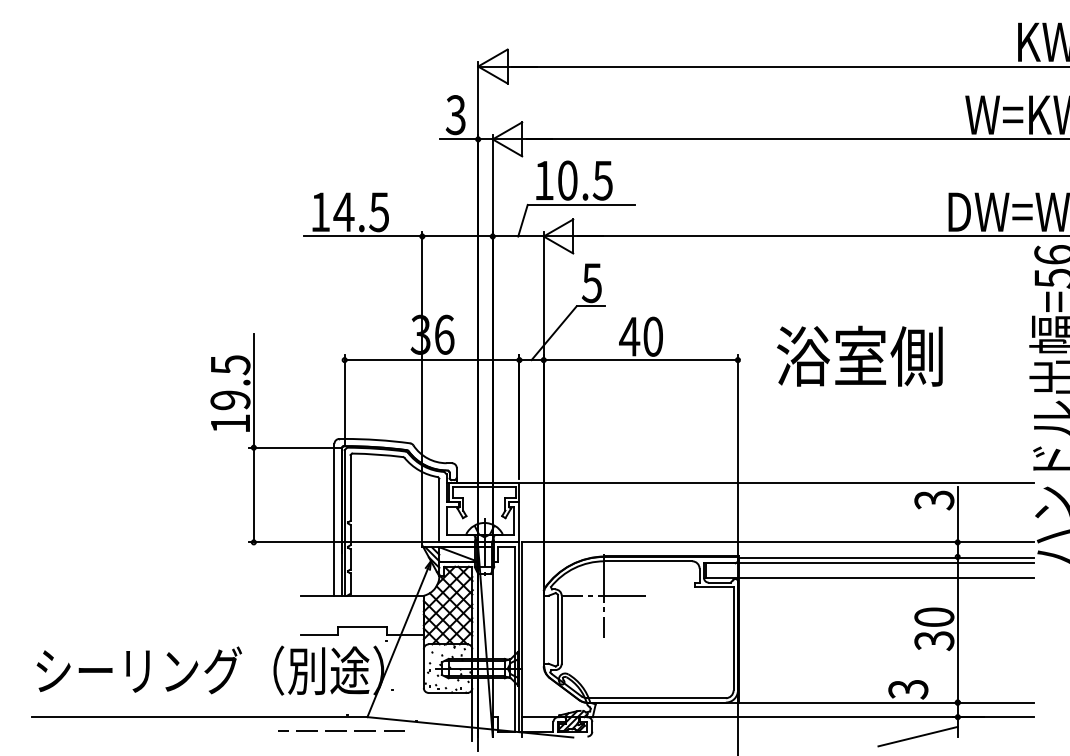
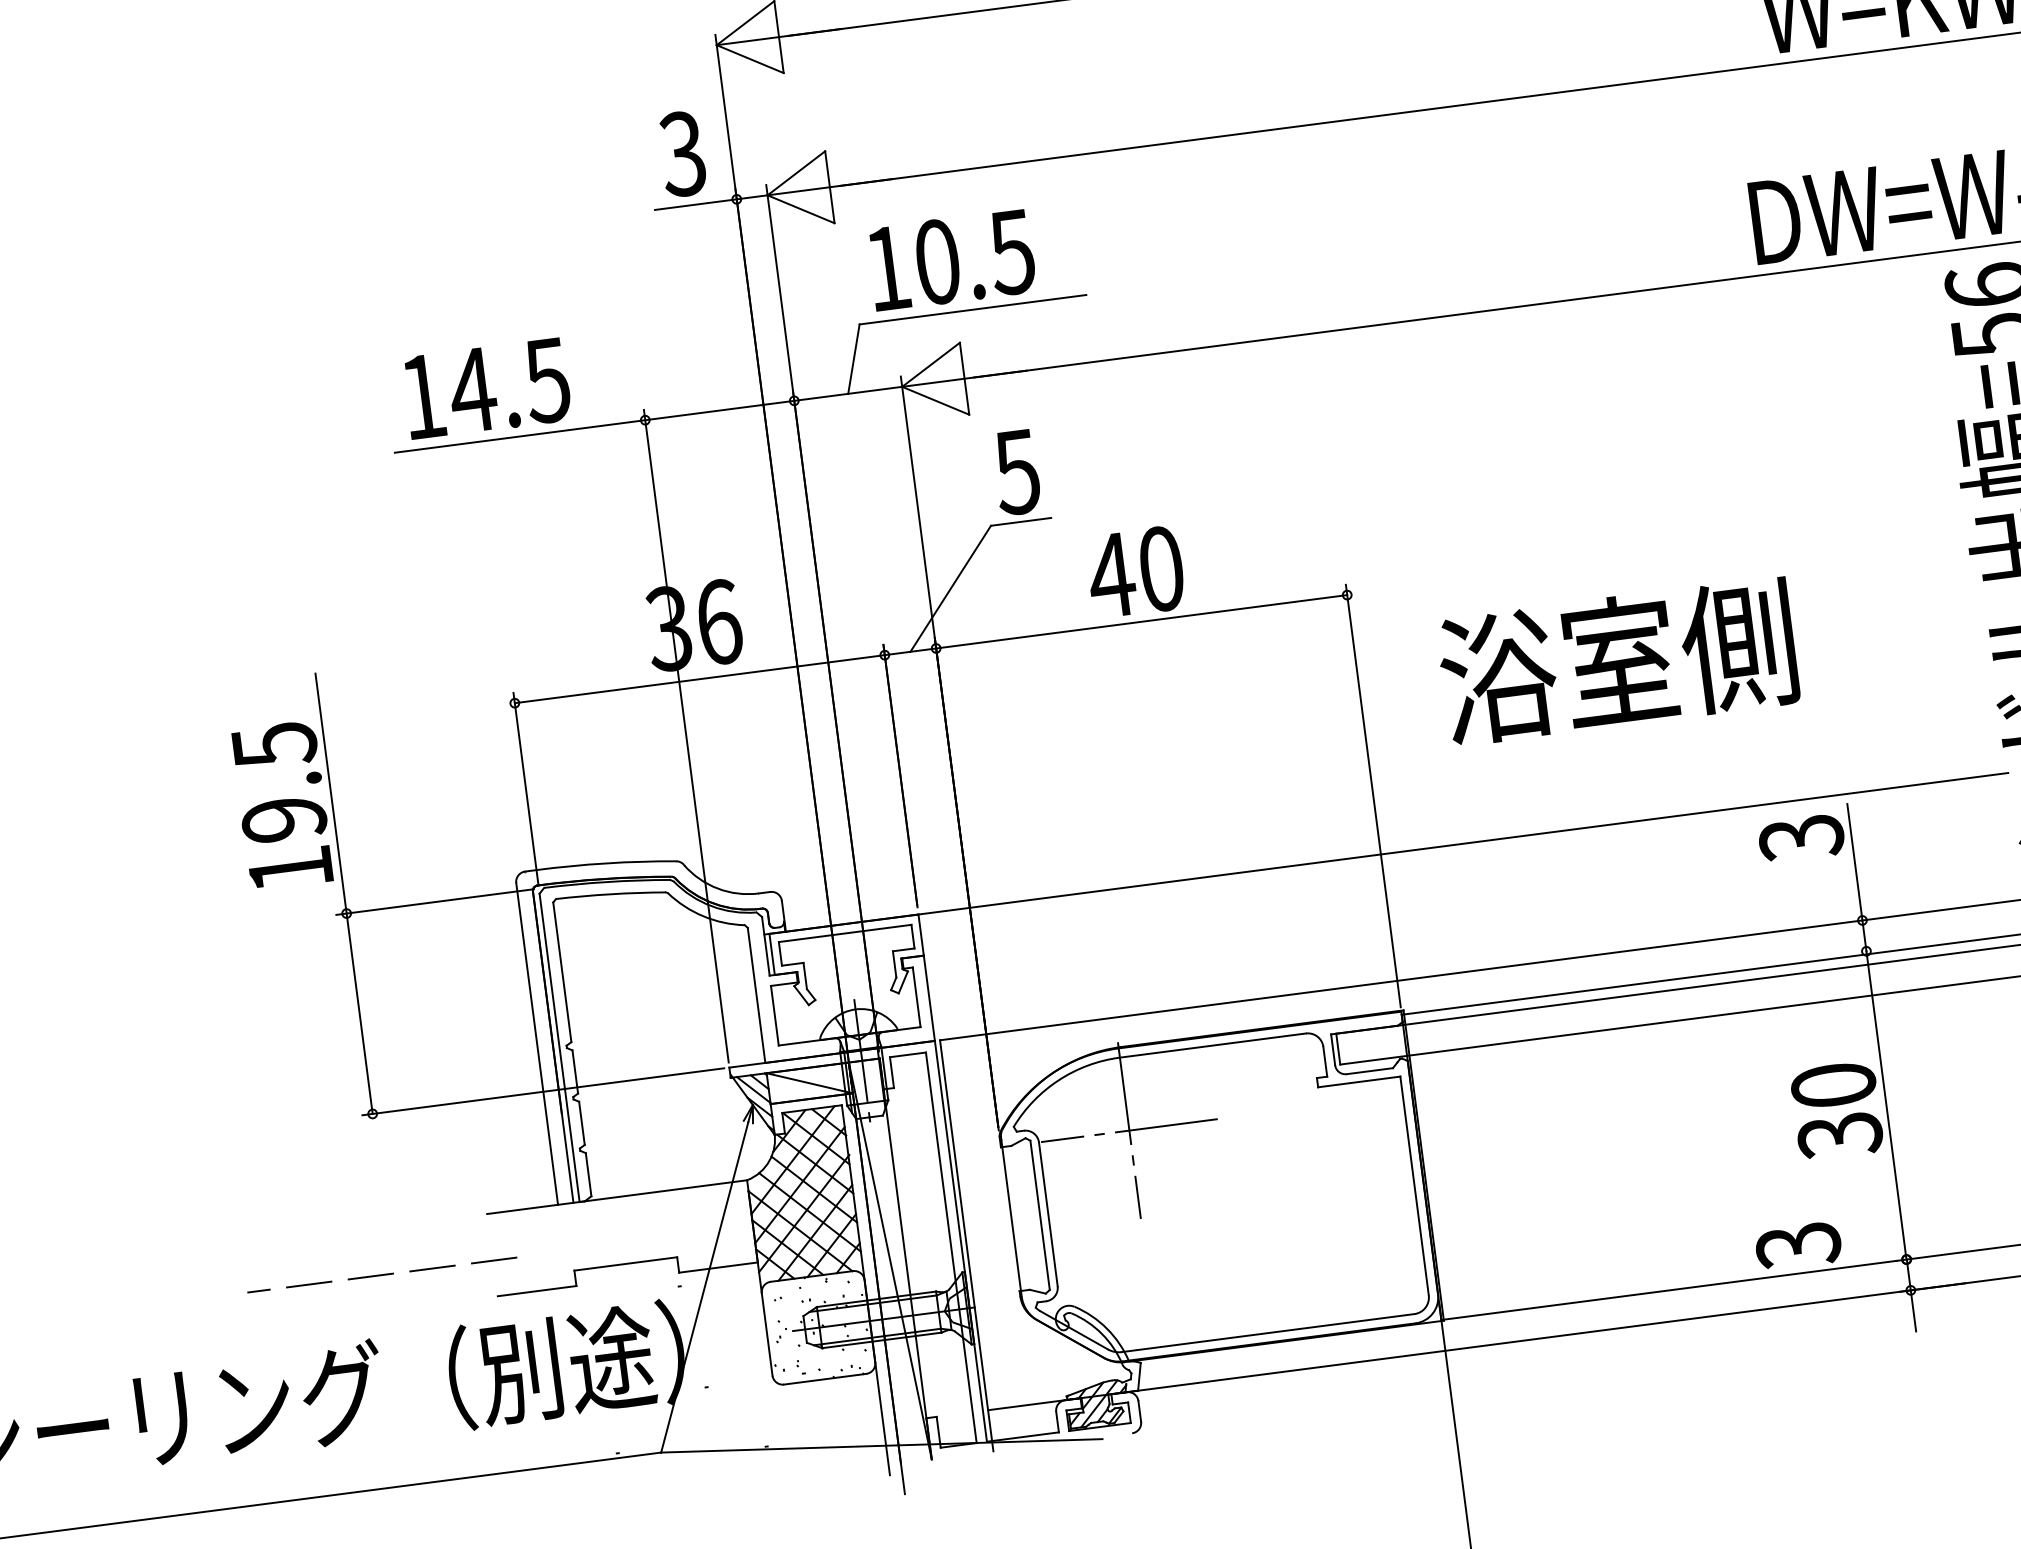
text: (859, 355) -> (1617, 659), moved
line: (341, 730) -> (382, 1274), moved
line: (917, 736) -> (1830, 1342), removed

